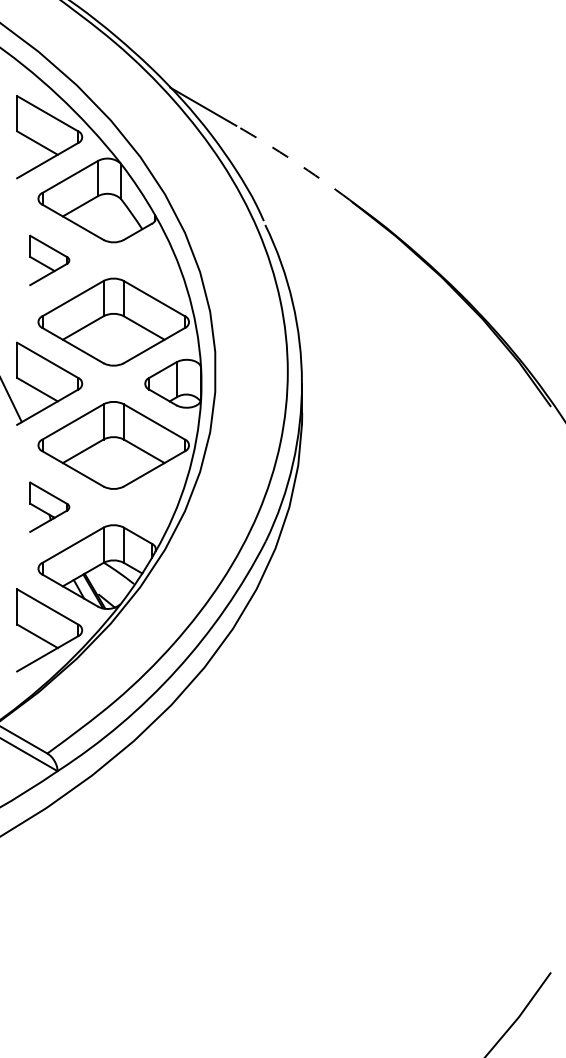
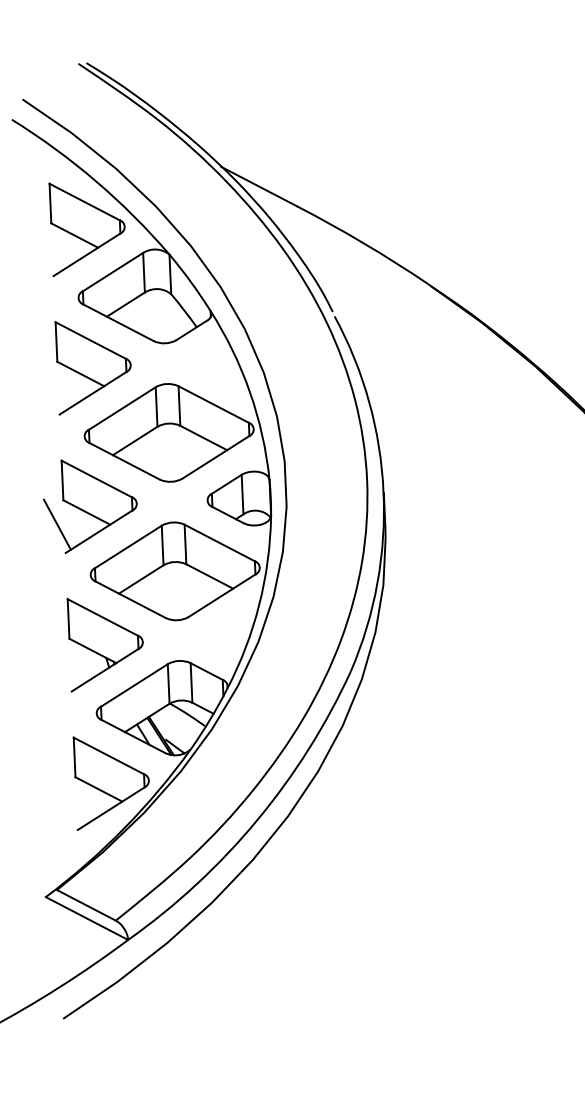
arc: (294, 161) -> (364, 243), dashed -> solid
part: (49, 260) -> (94, 366), size x1.67
part: (49, 507) -> (106, 644), size x1.67

